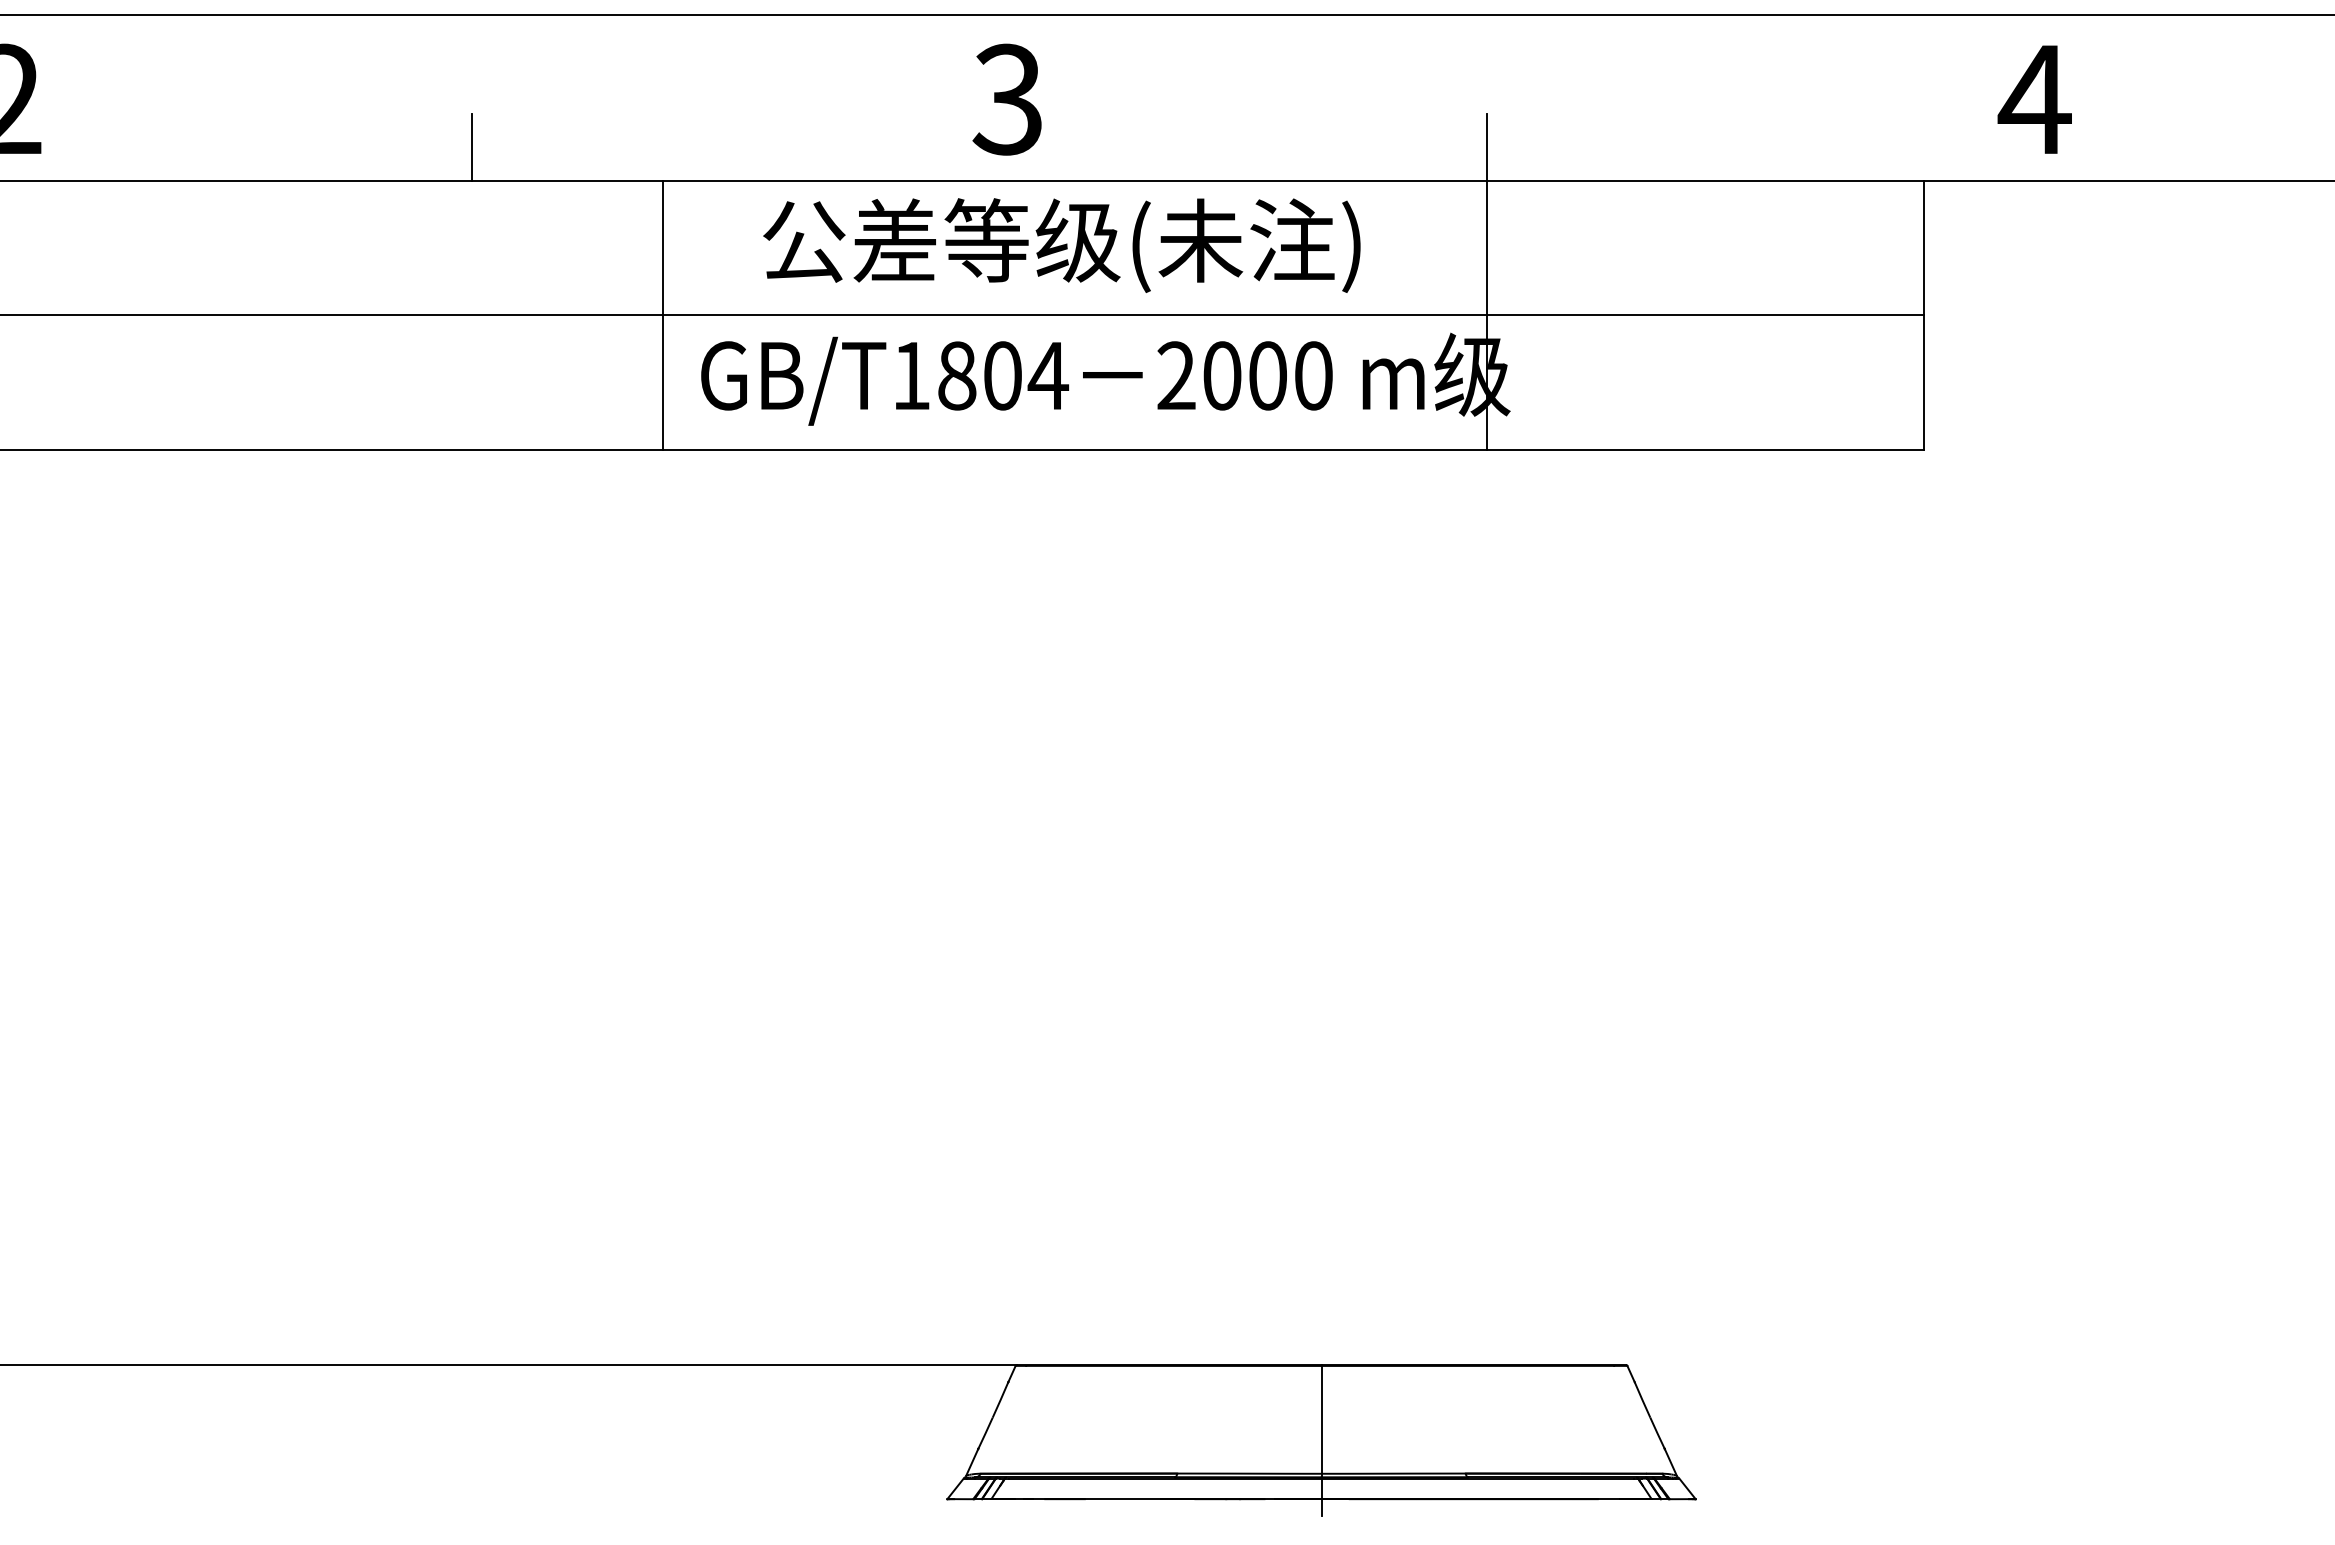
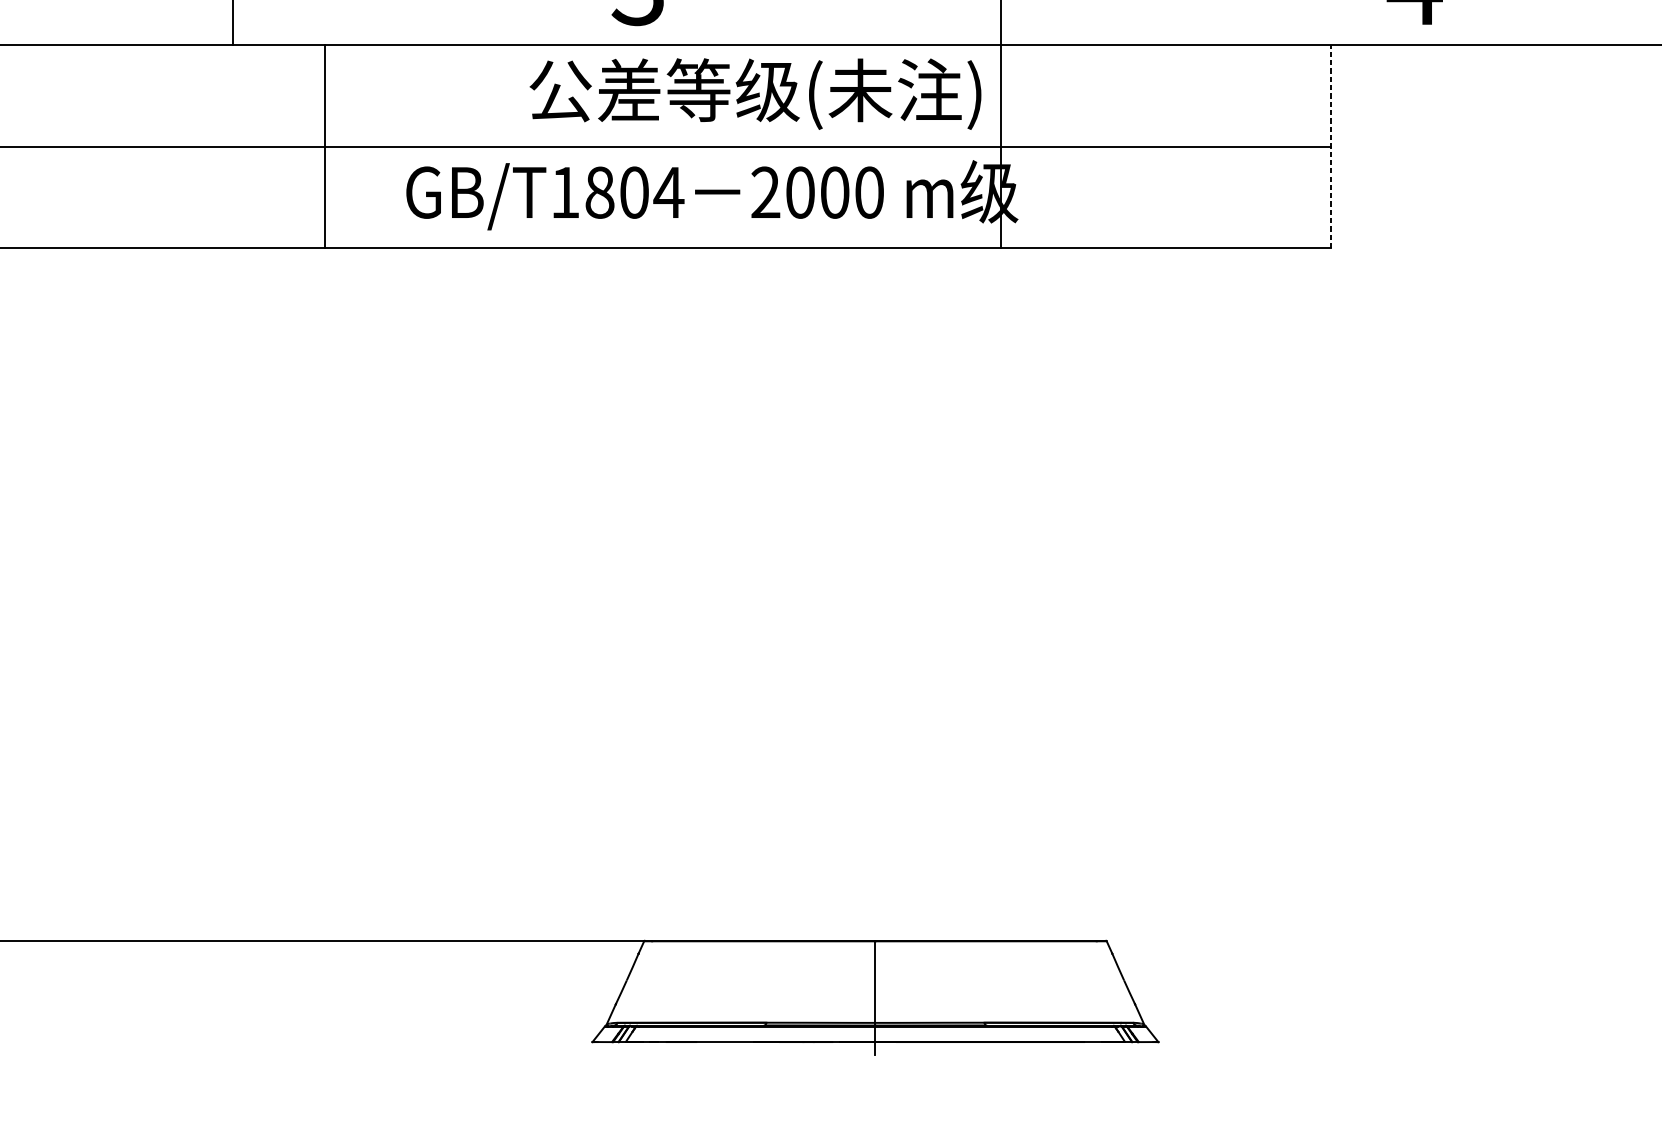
text: (1061, 245) -> (755, 94), moved
line: (1924, 314) -> (1331, 146), solid -> dashed
line: (663, 315) -> (324, 146), moved

